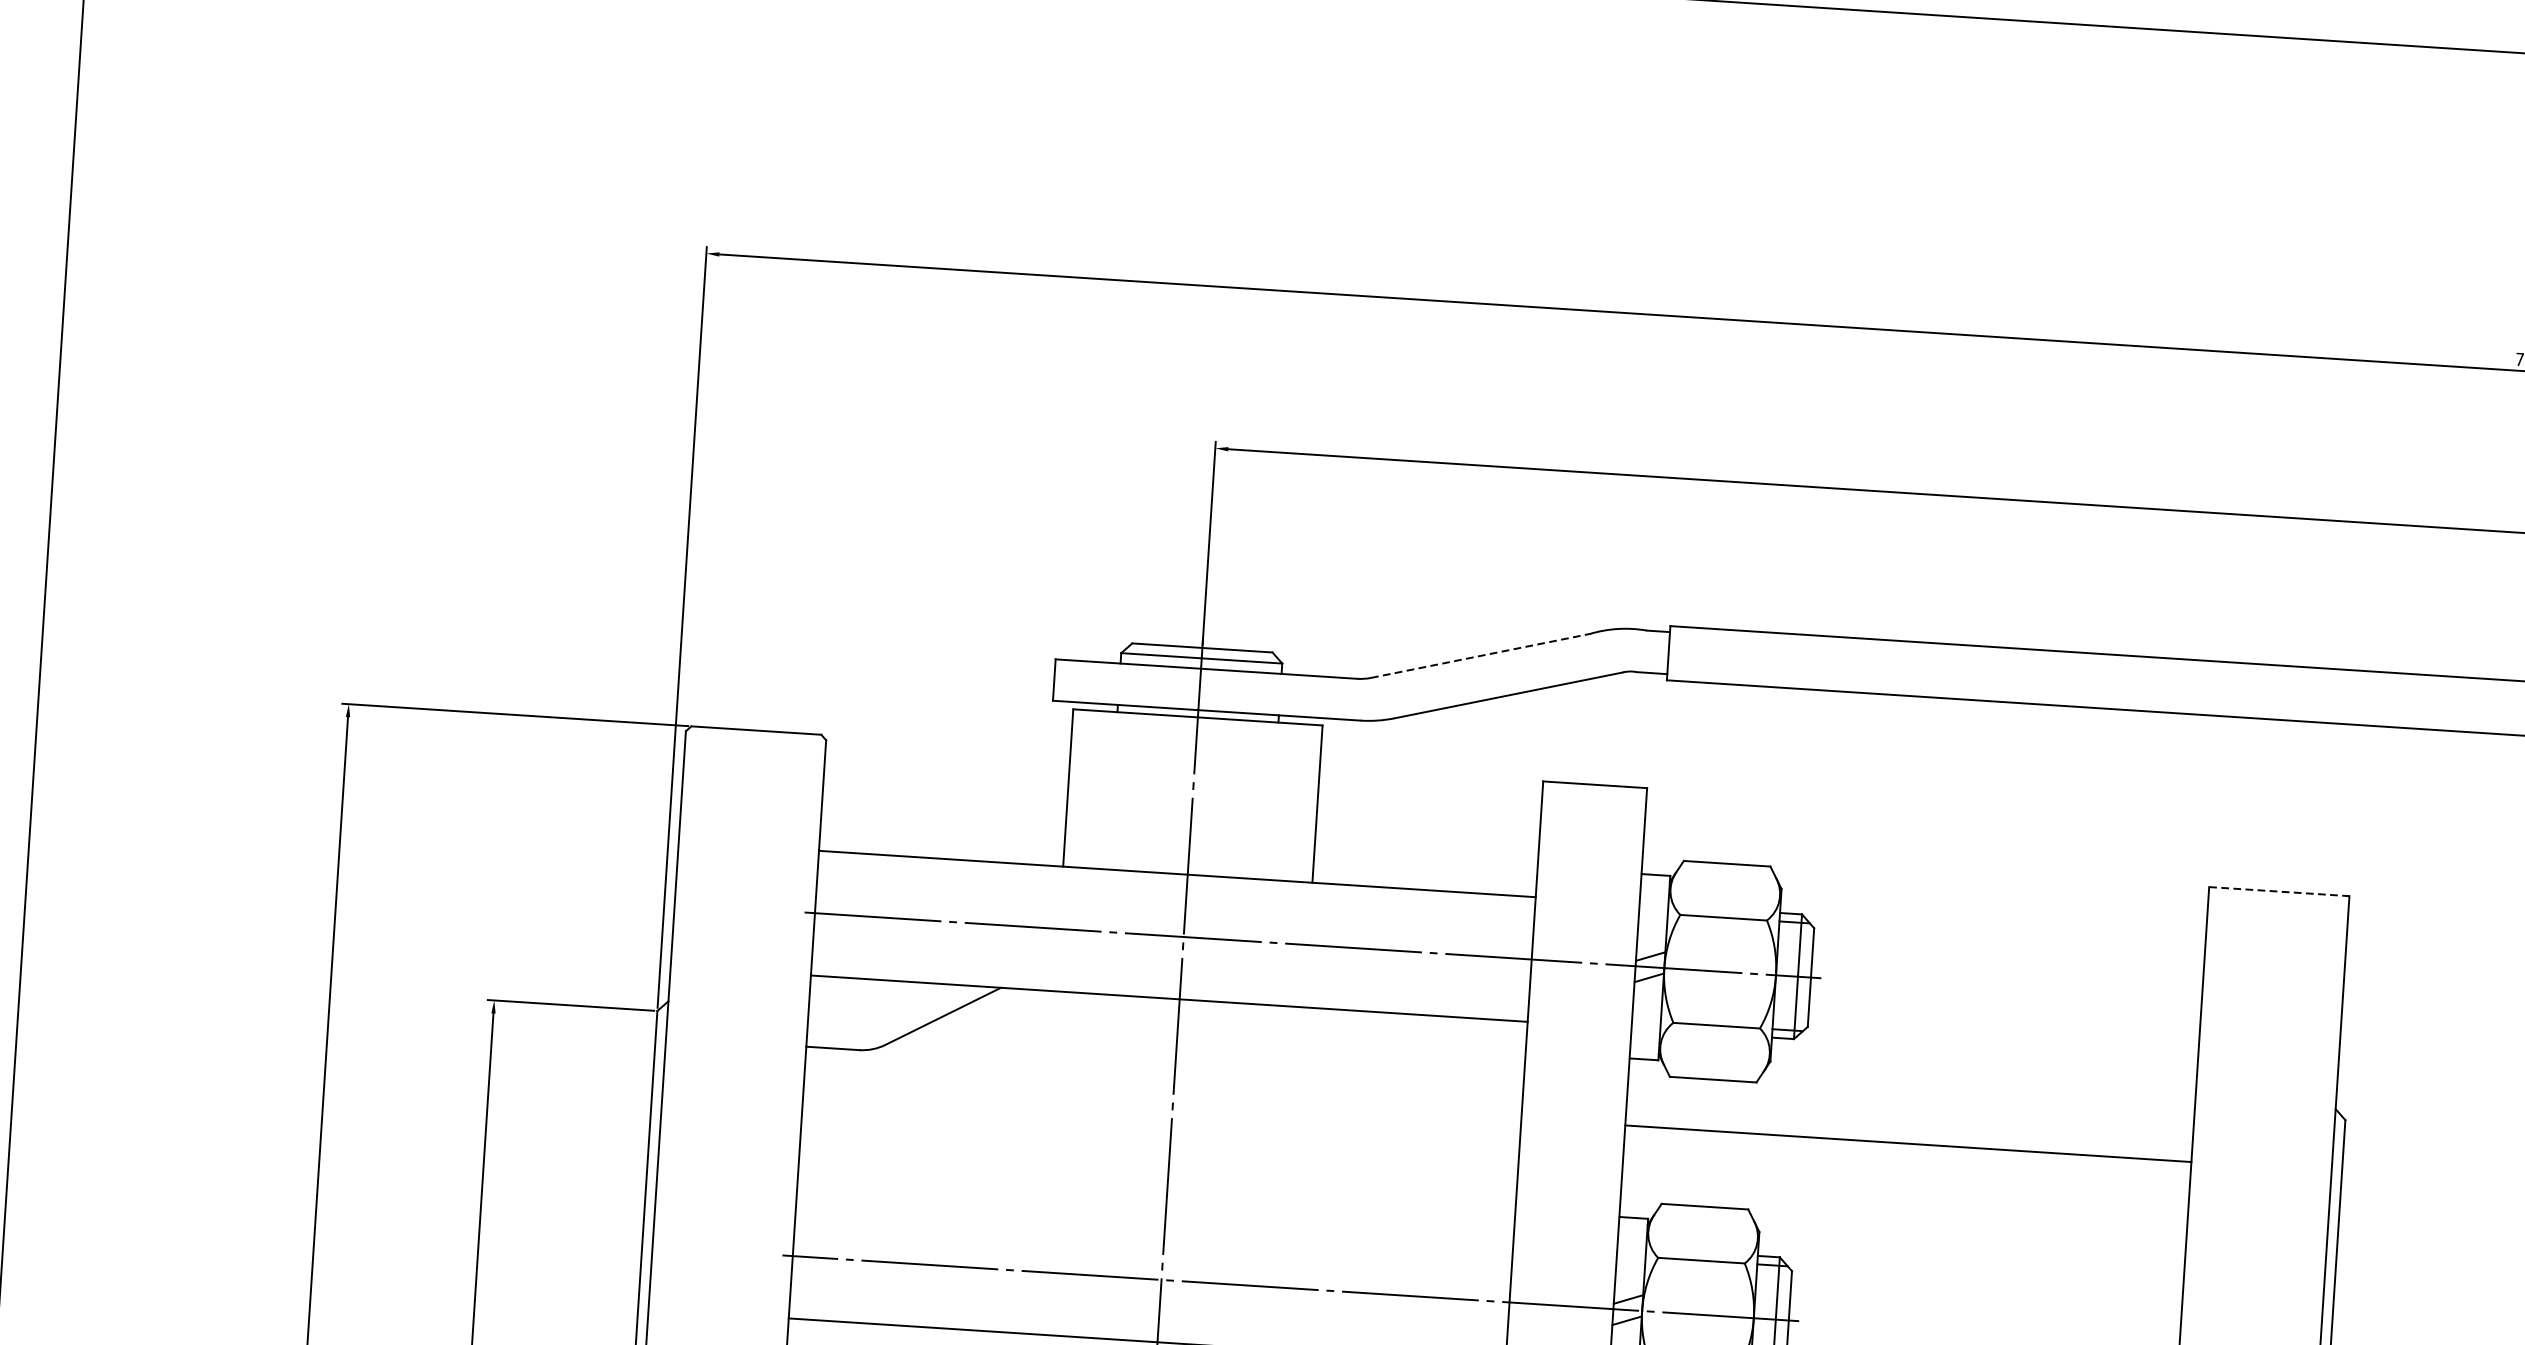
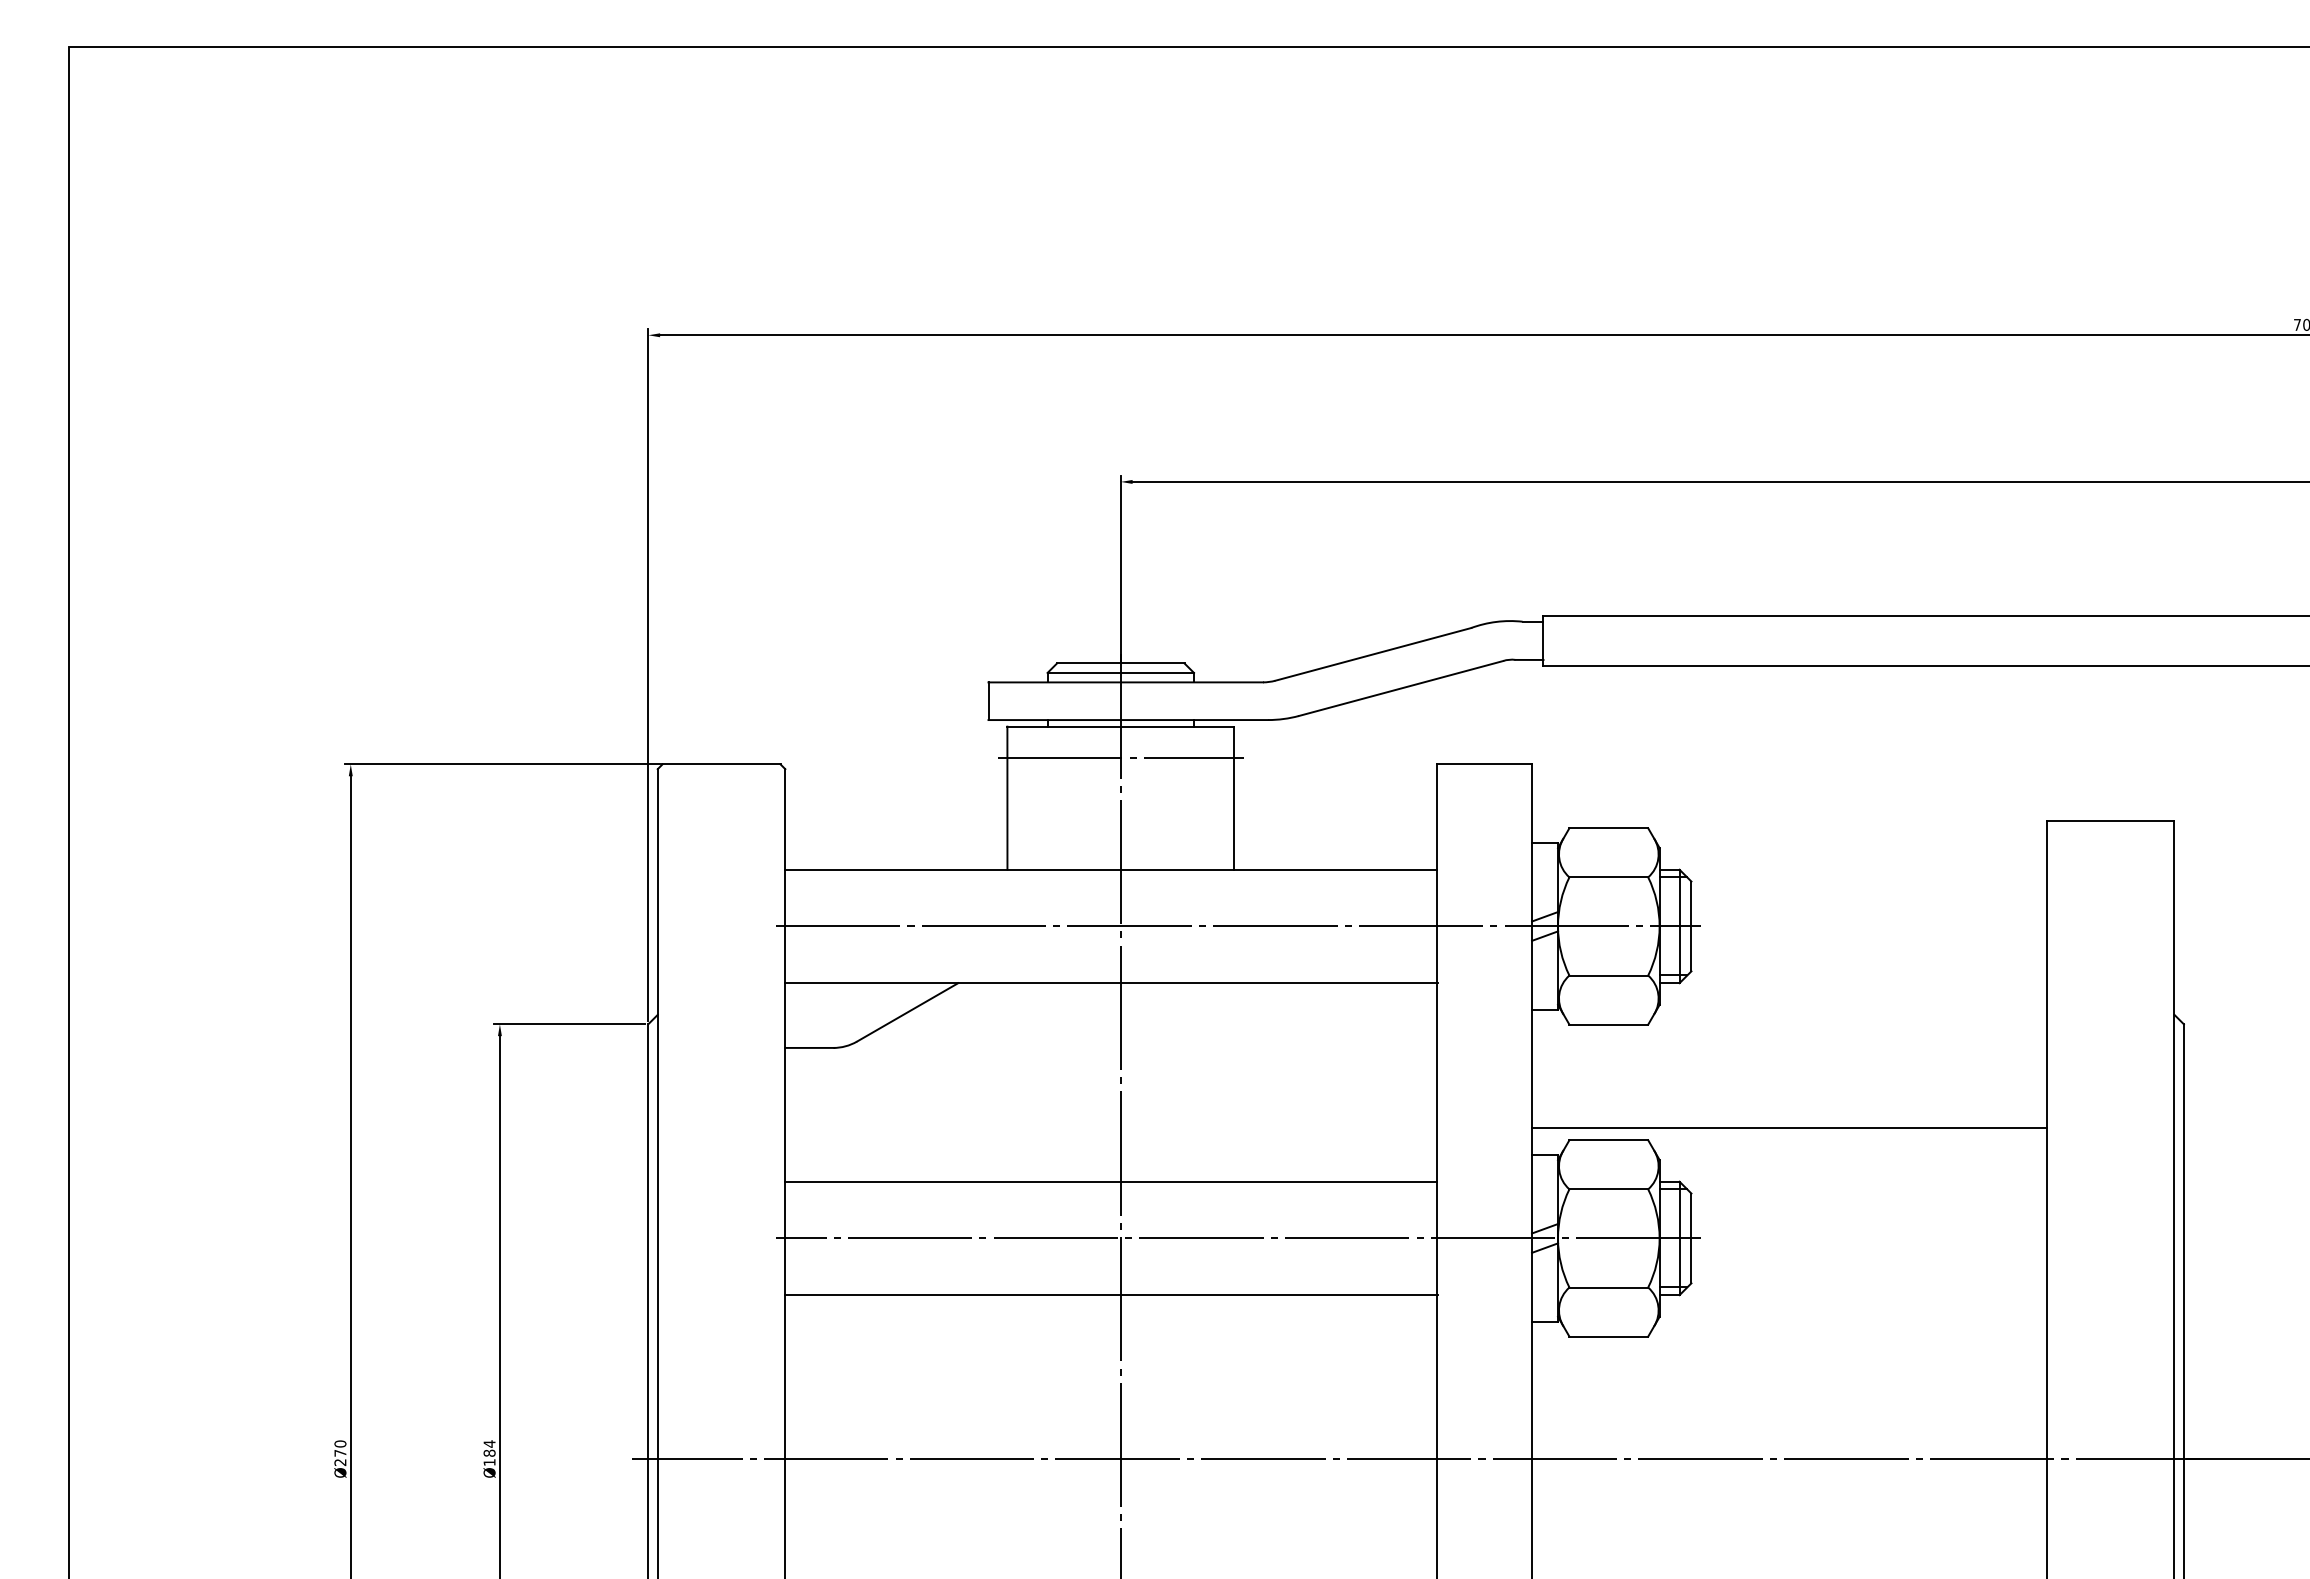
line: (1480, 656) -> (1373, 654), dashed -> solid
line: (1195, 751) -> (1120, 757), added
line: (2279, 891) -> (2110, 821), dashed -> solid
line: (1907, 1143) -> (1788, 1128), moved
line: (1155, 1216) -> (1111, 1181), added

